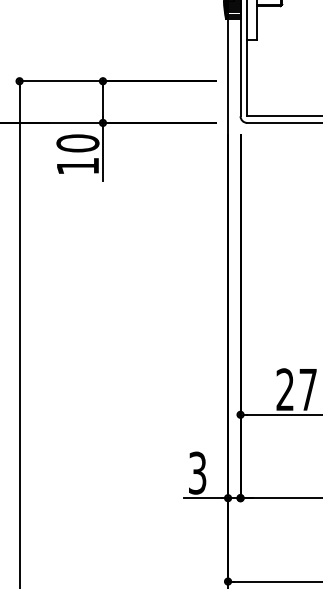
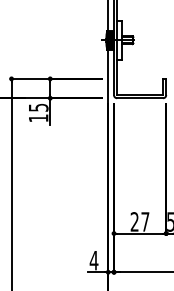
text: (77, 142) -> (38, 107), 10 -> 15
text: (196, 472) -> (93, 260), 3 -> 4

